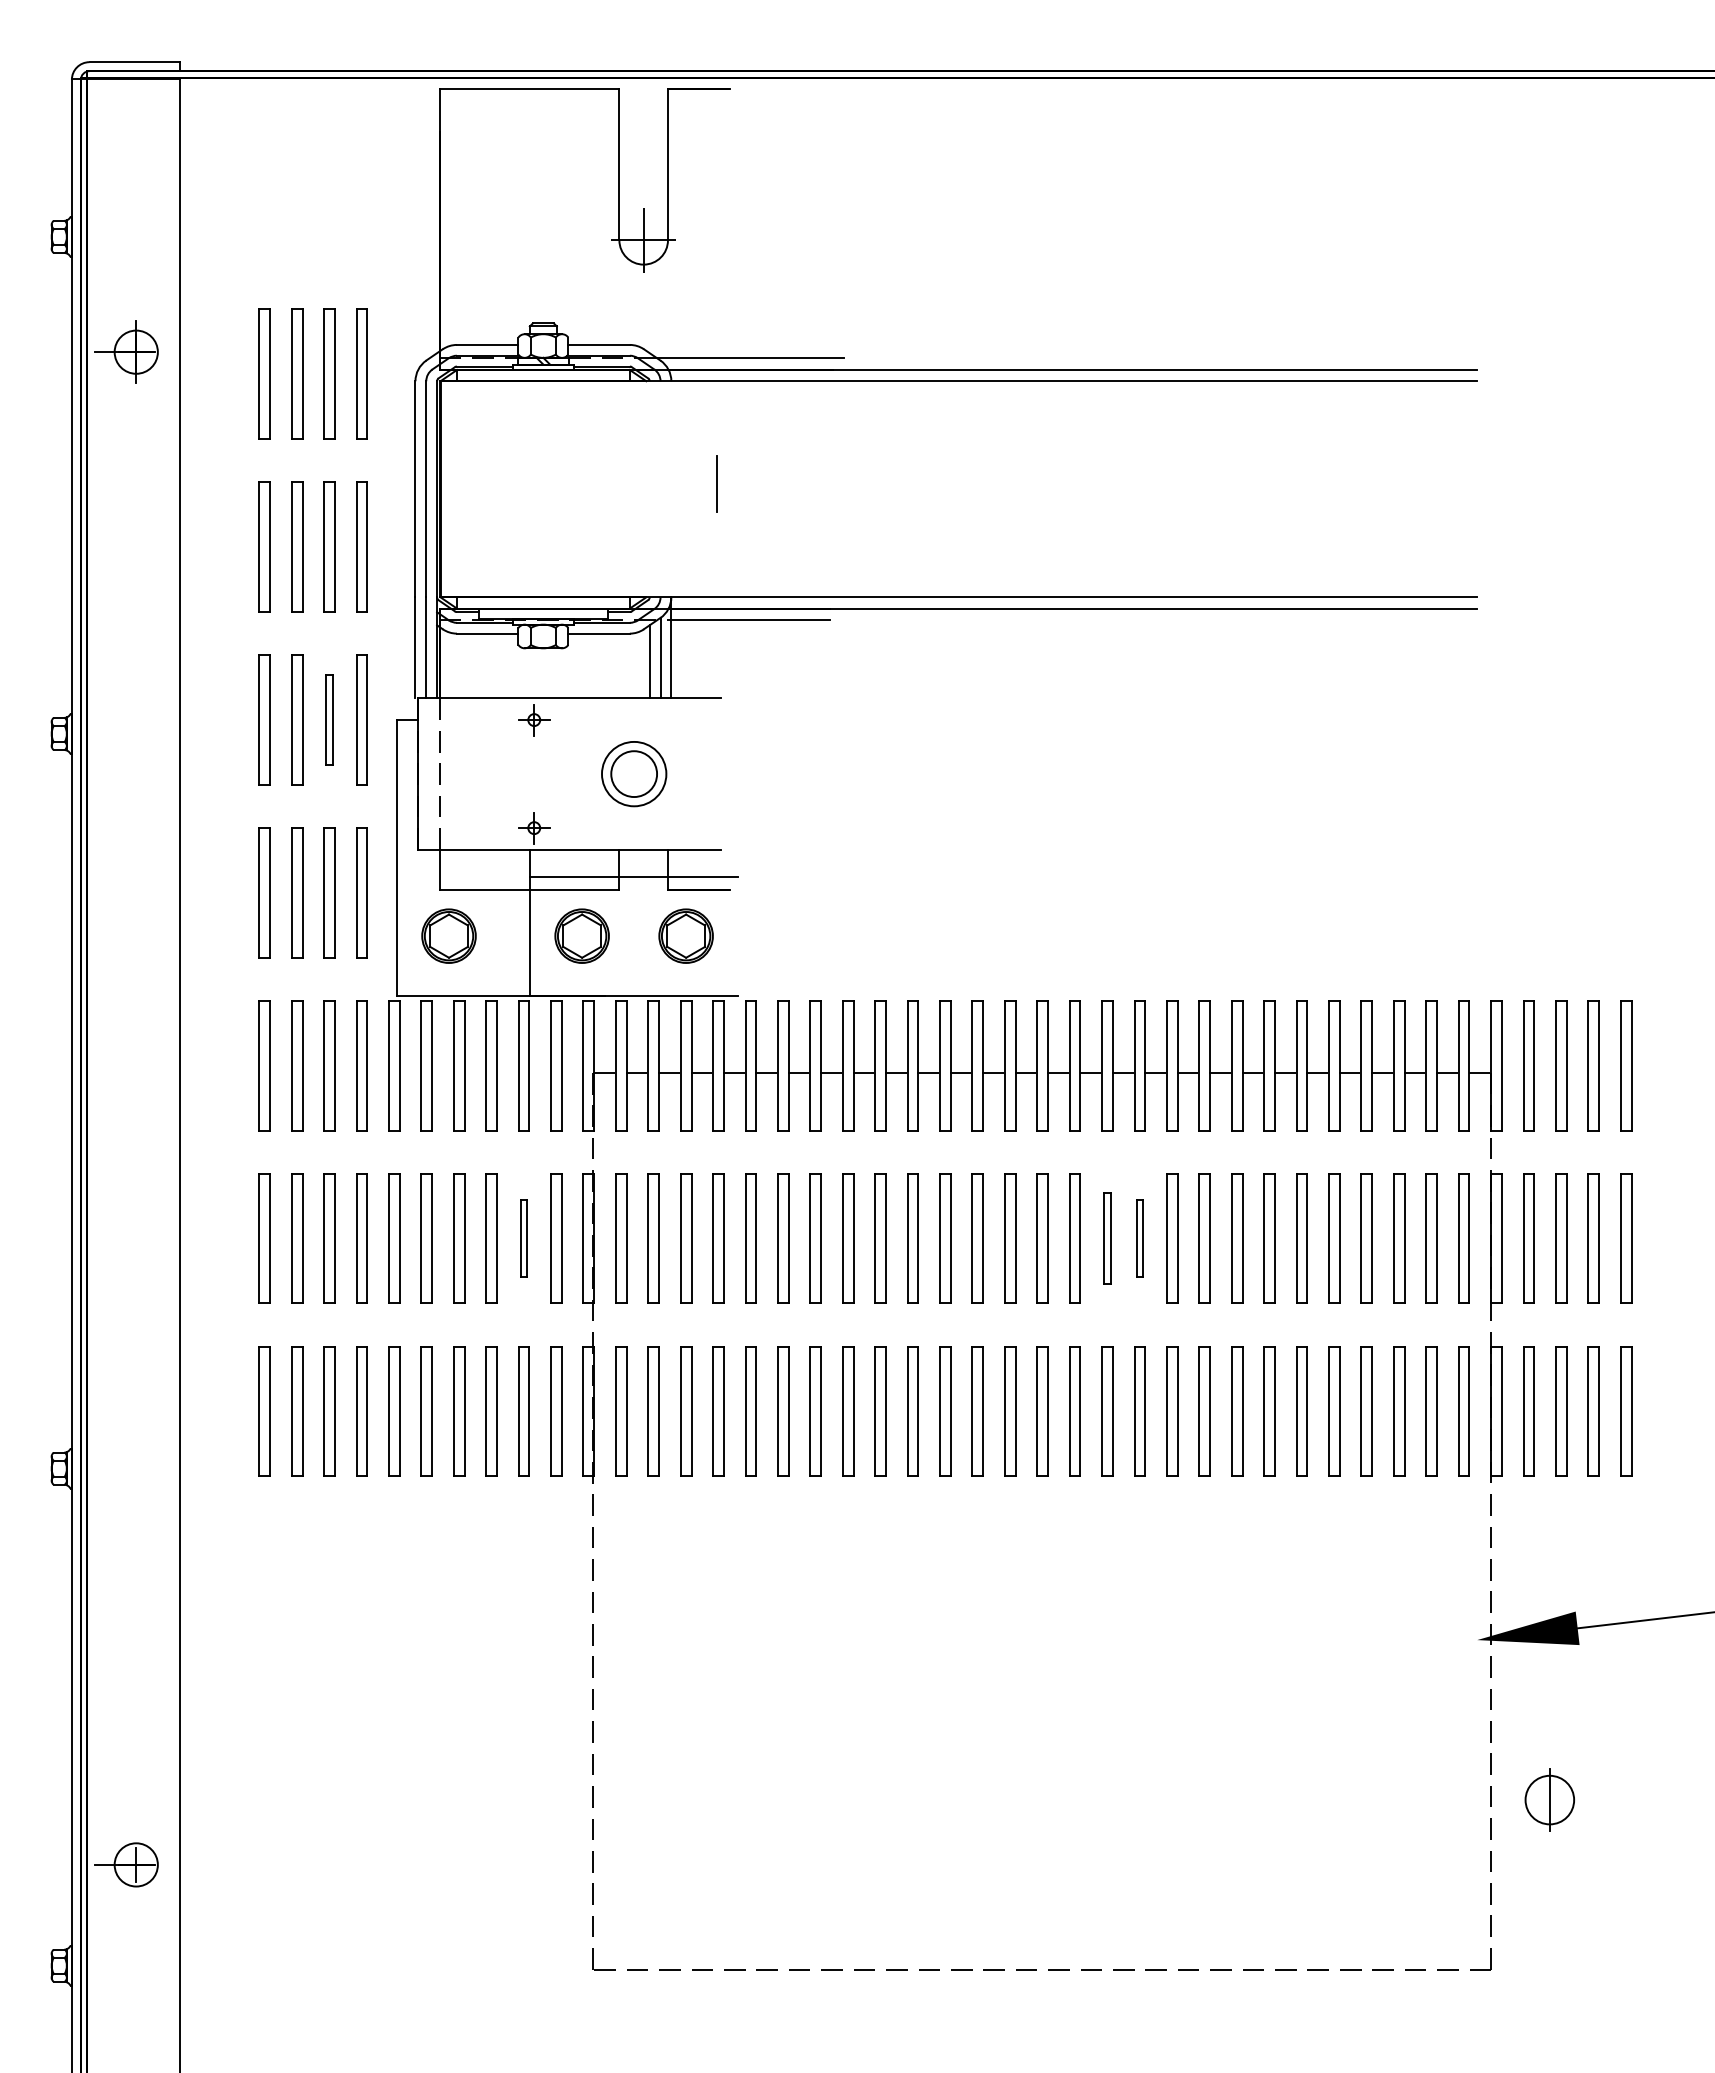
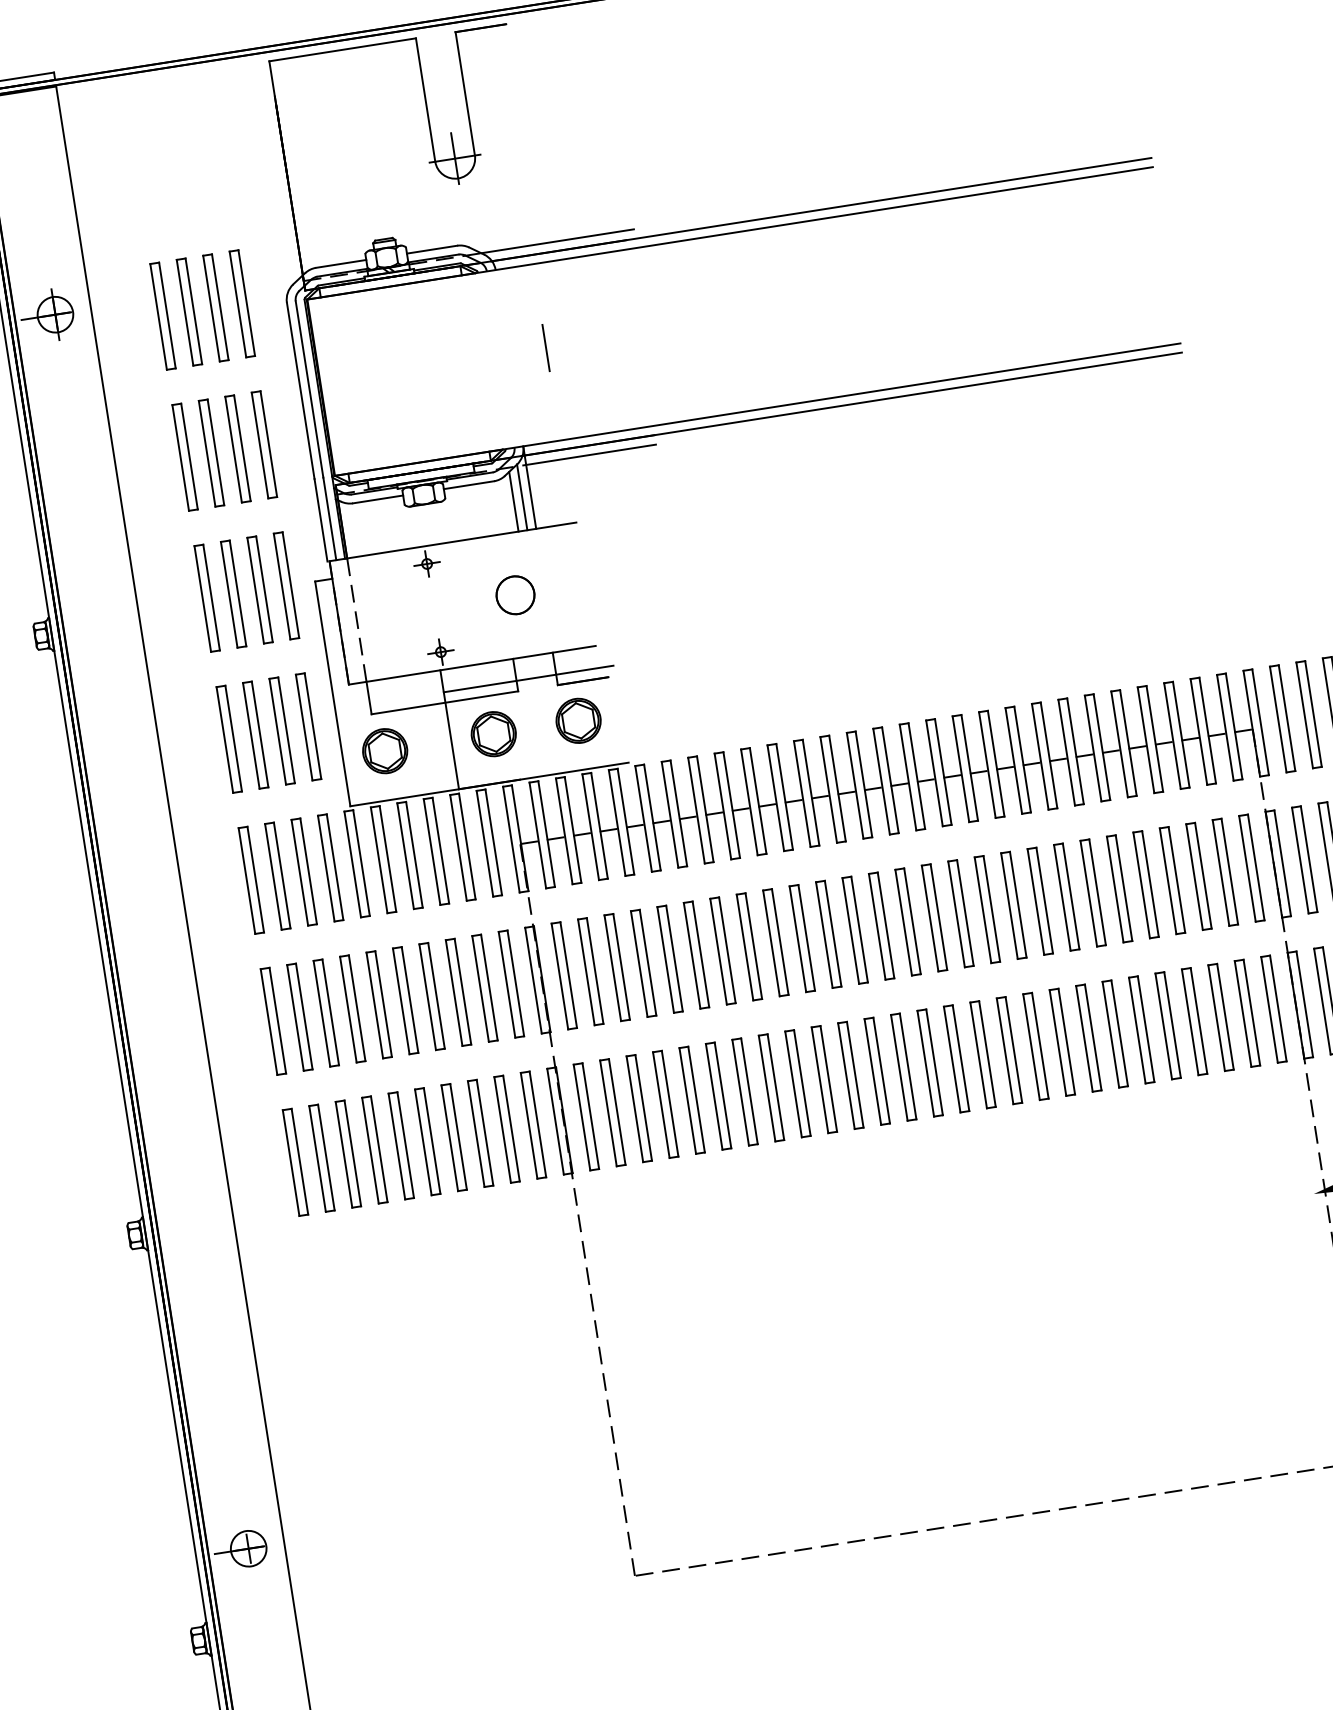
part: (329, 719) -> (260, 589), size x1.43
circle: (634, 774) -> (515, 595), size x0.71
part: (523, 1238) -> (484, 988), size x1.67
part: (1107, 1238) -> (960, 913), size x1.43
part: (1139, 1238) -> (987, 909), size x1.67

